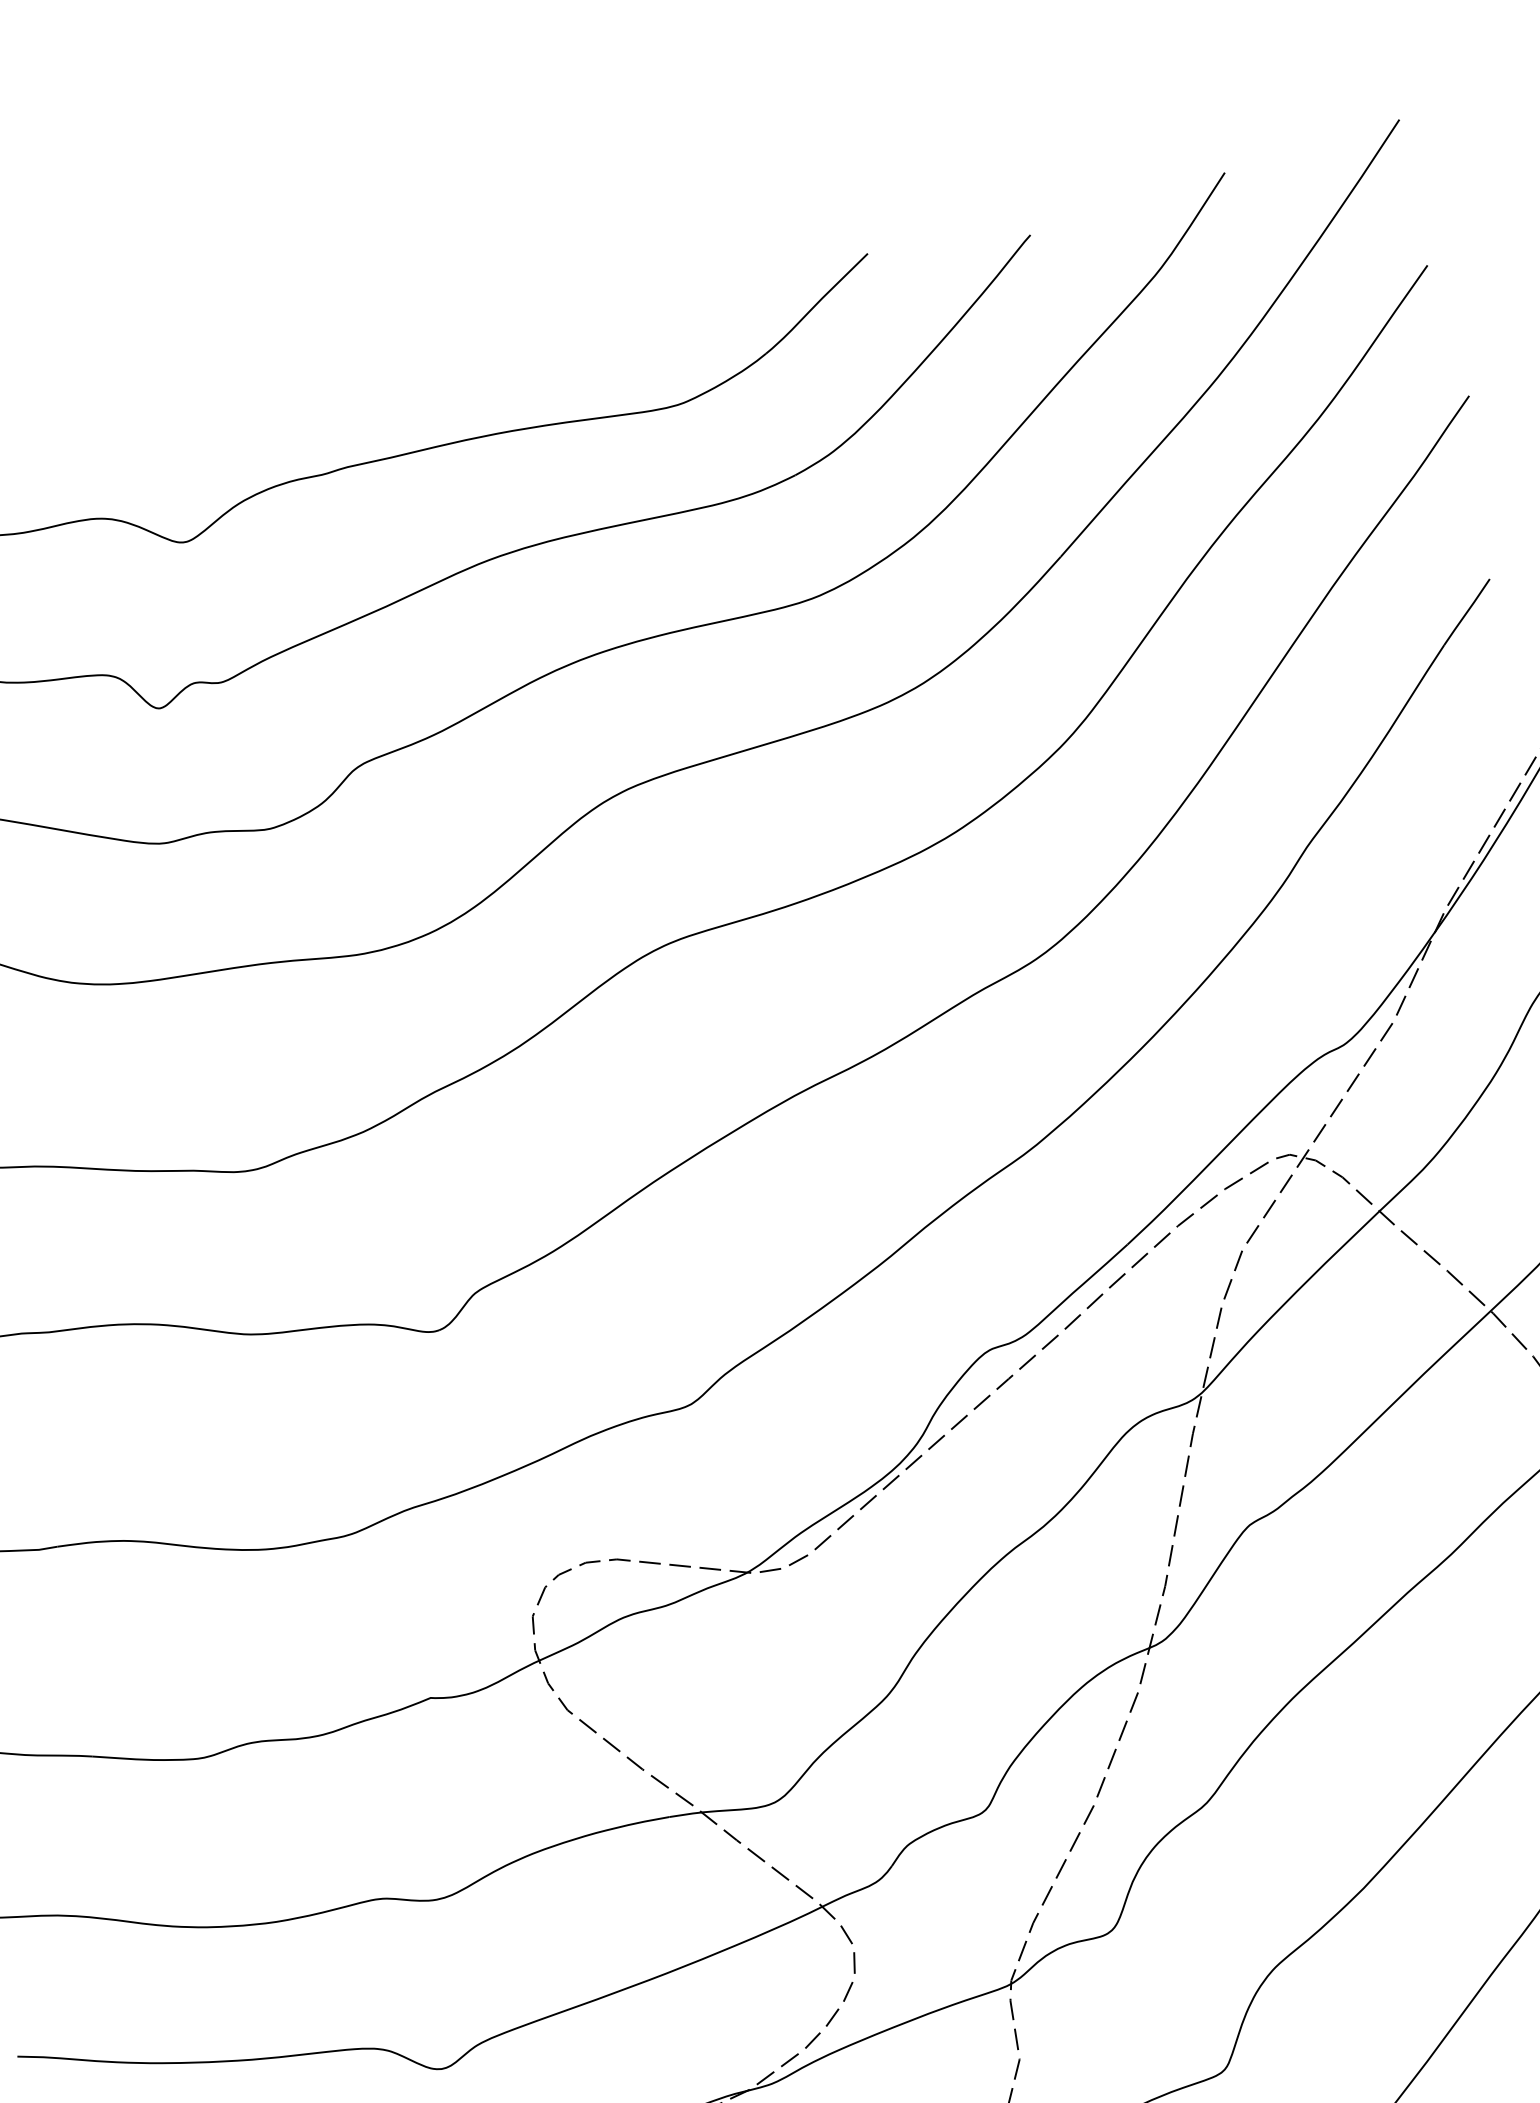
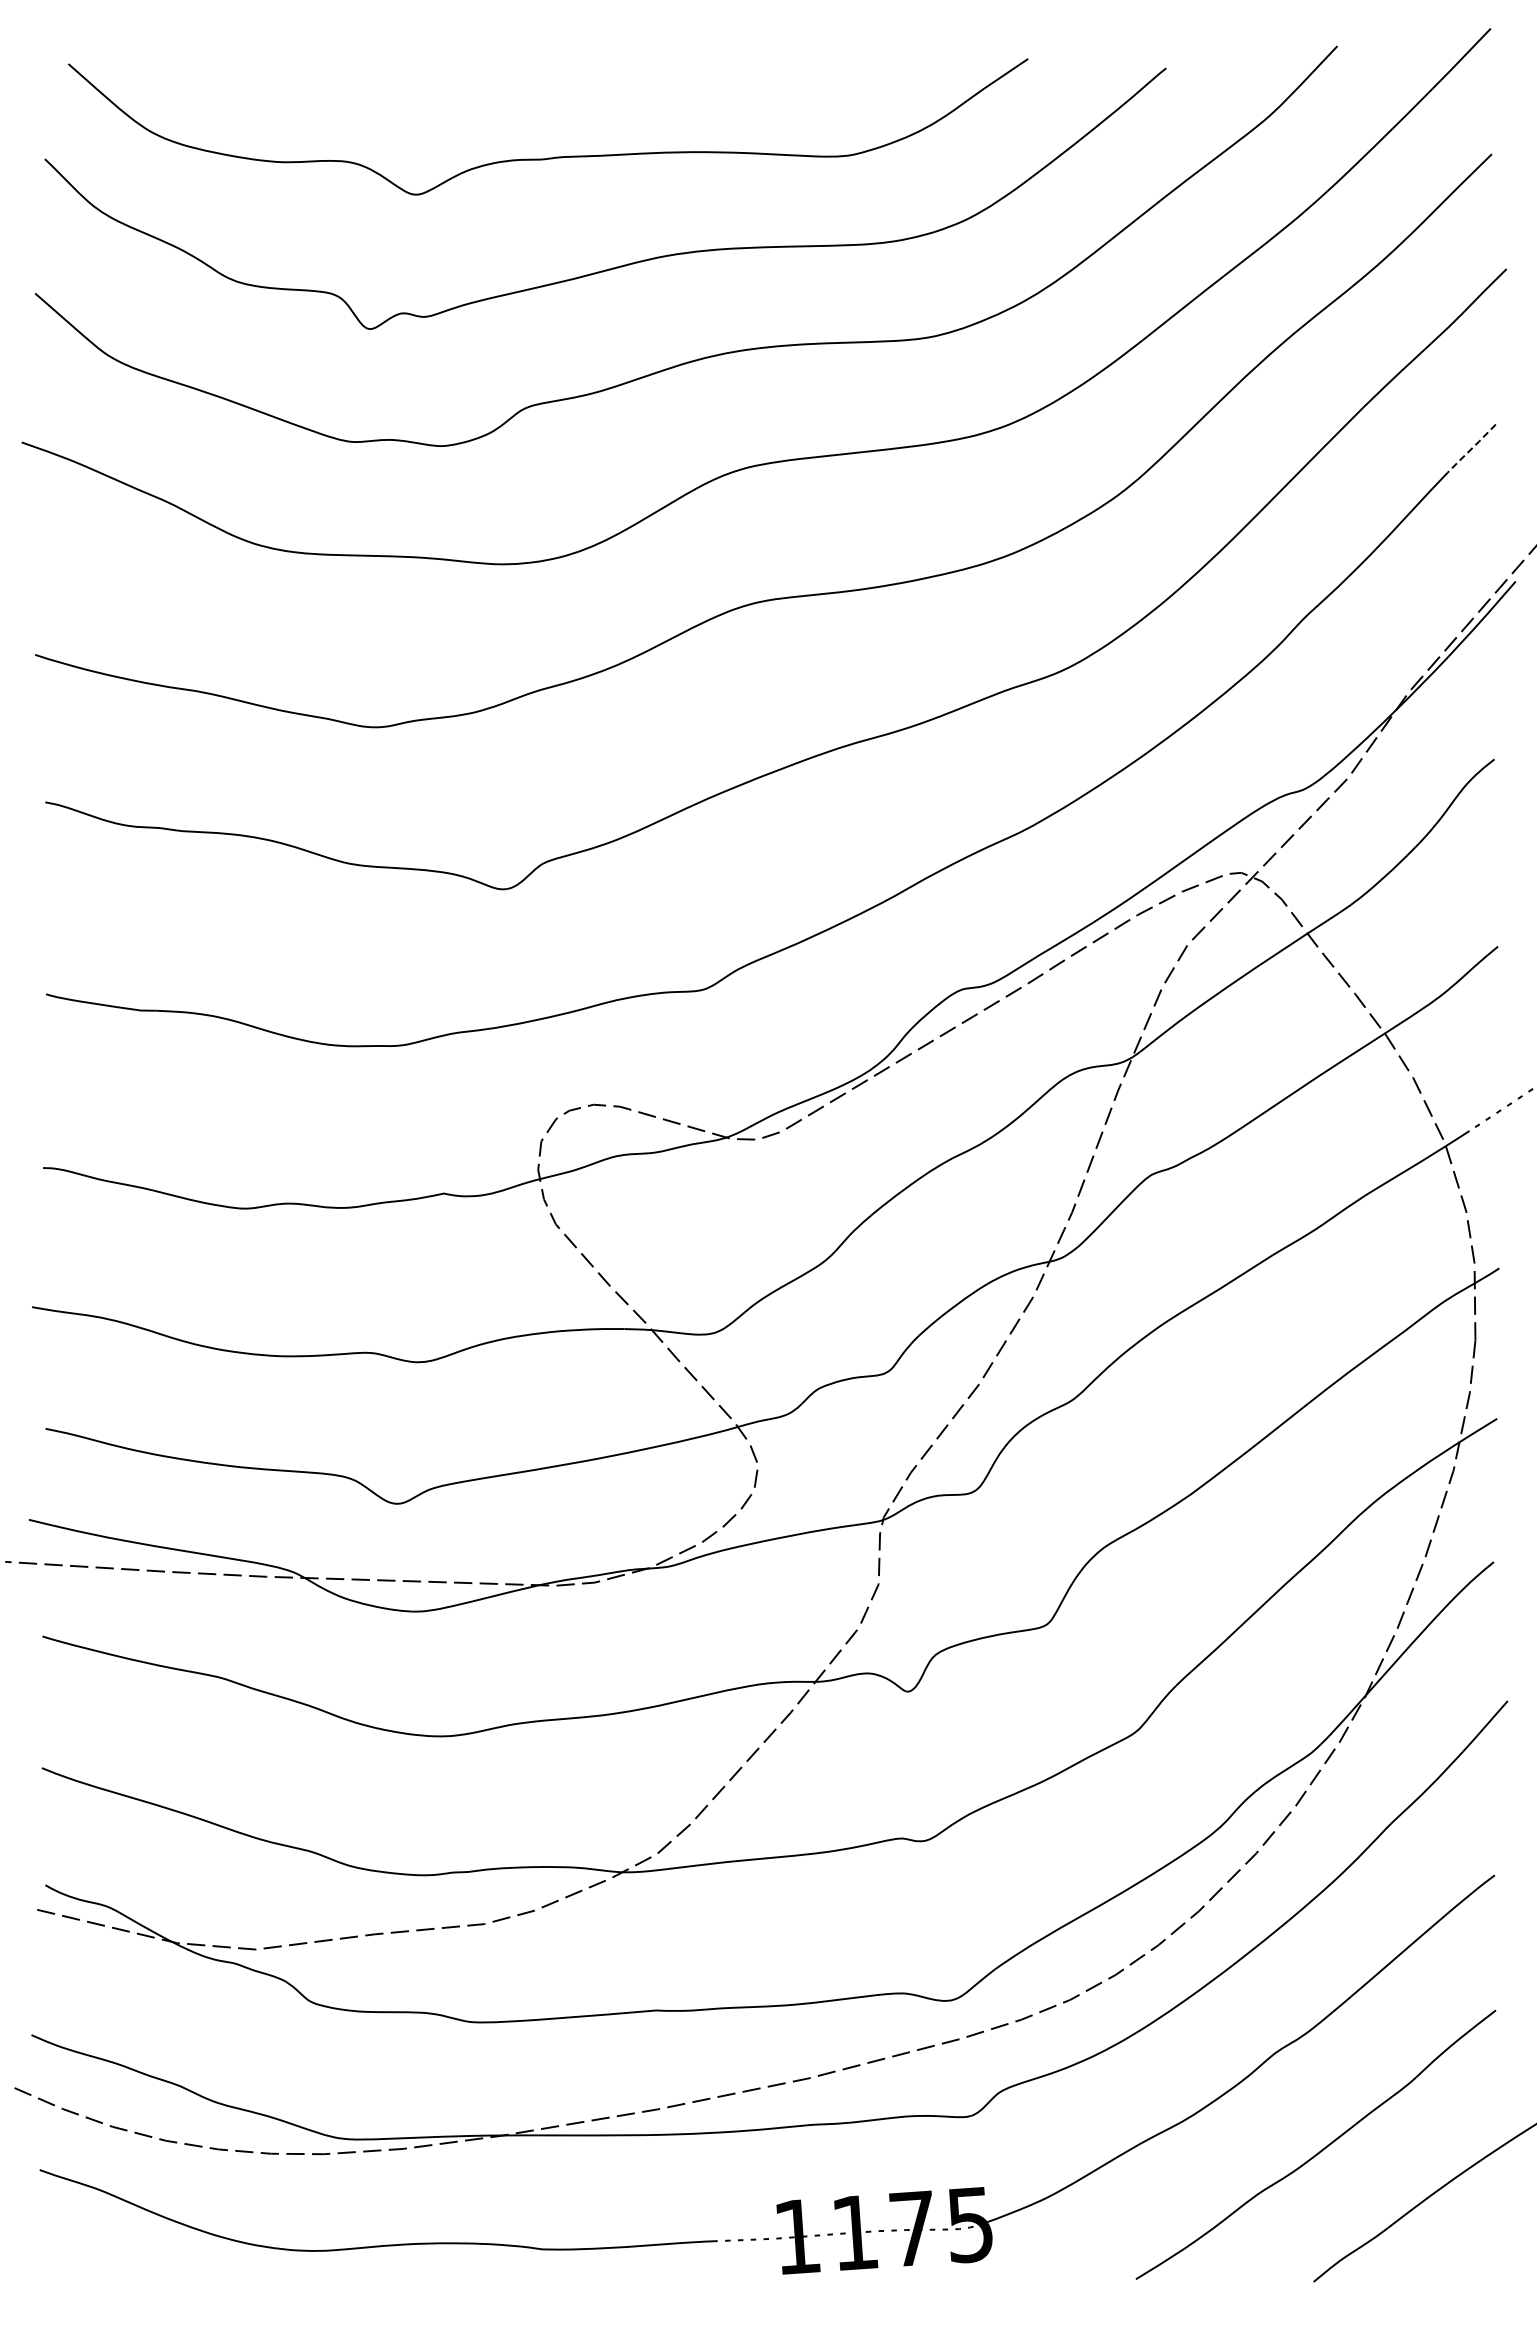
line: (1466, 612) -> (1471, 448), solid -> dashed

